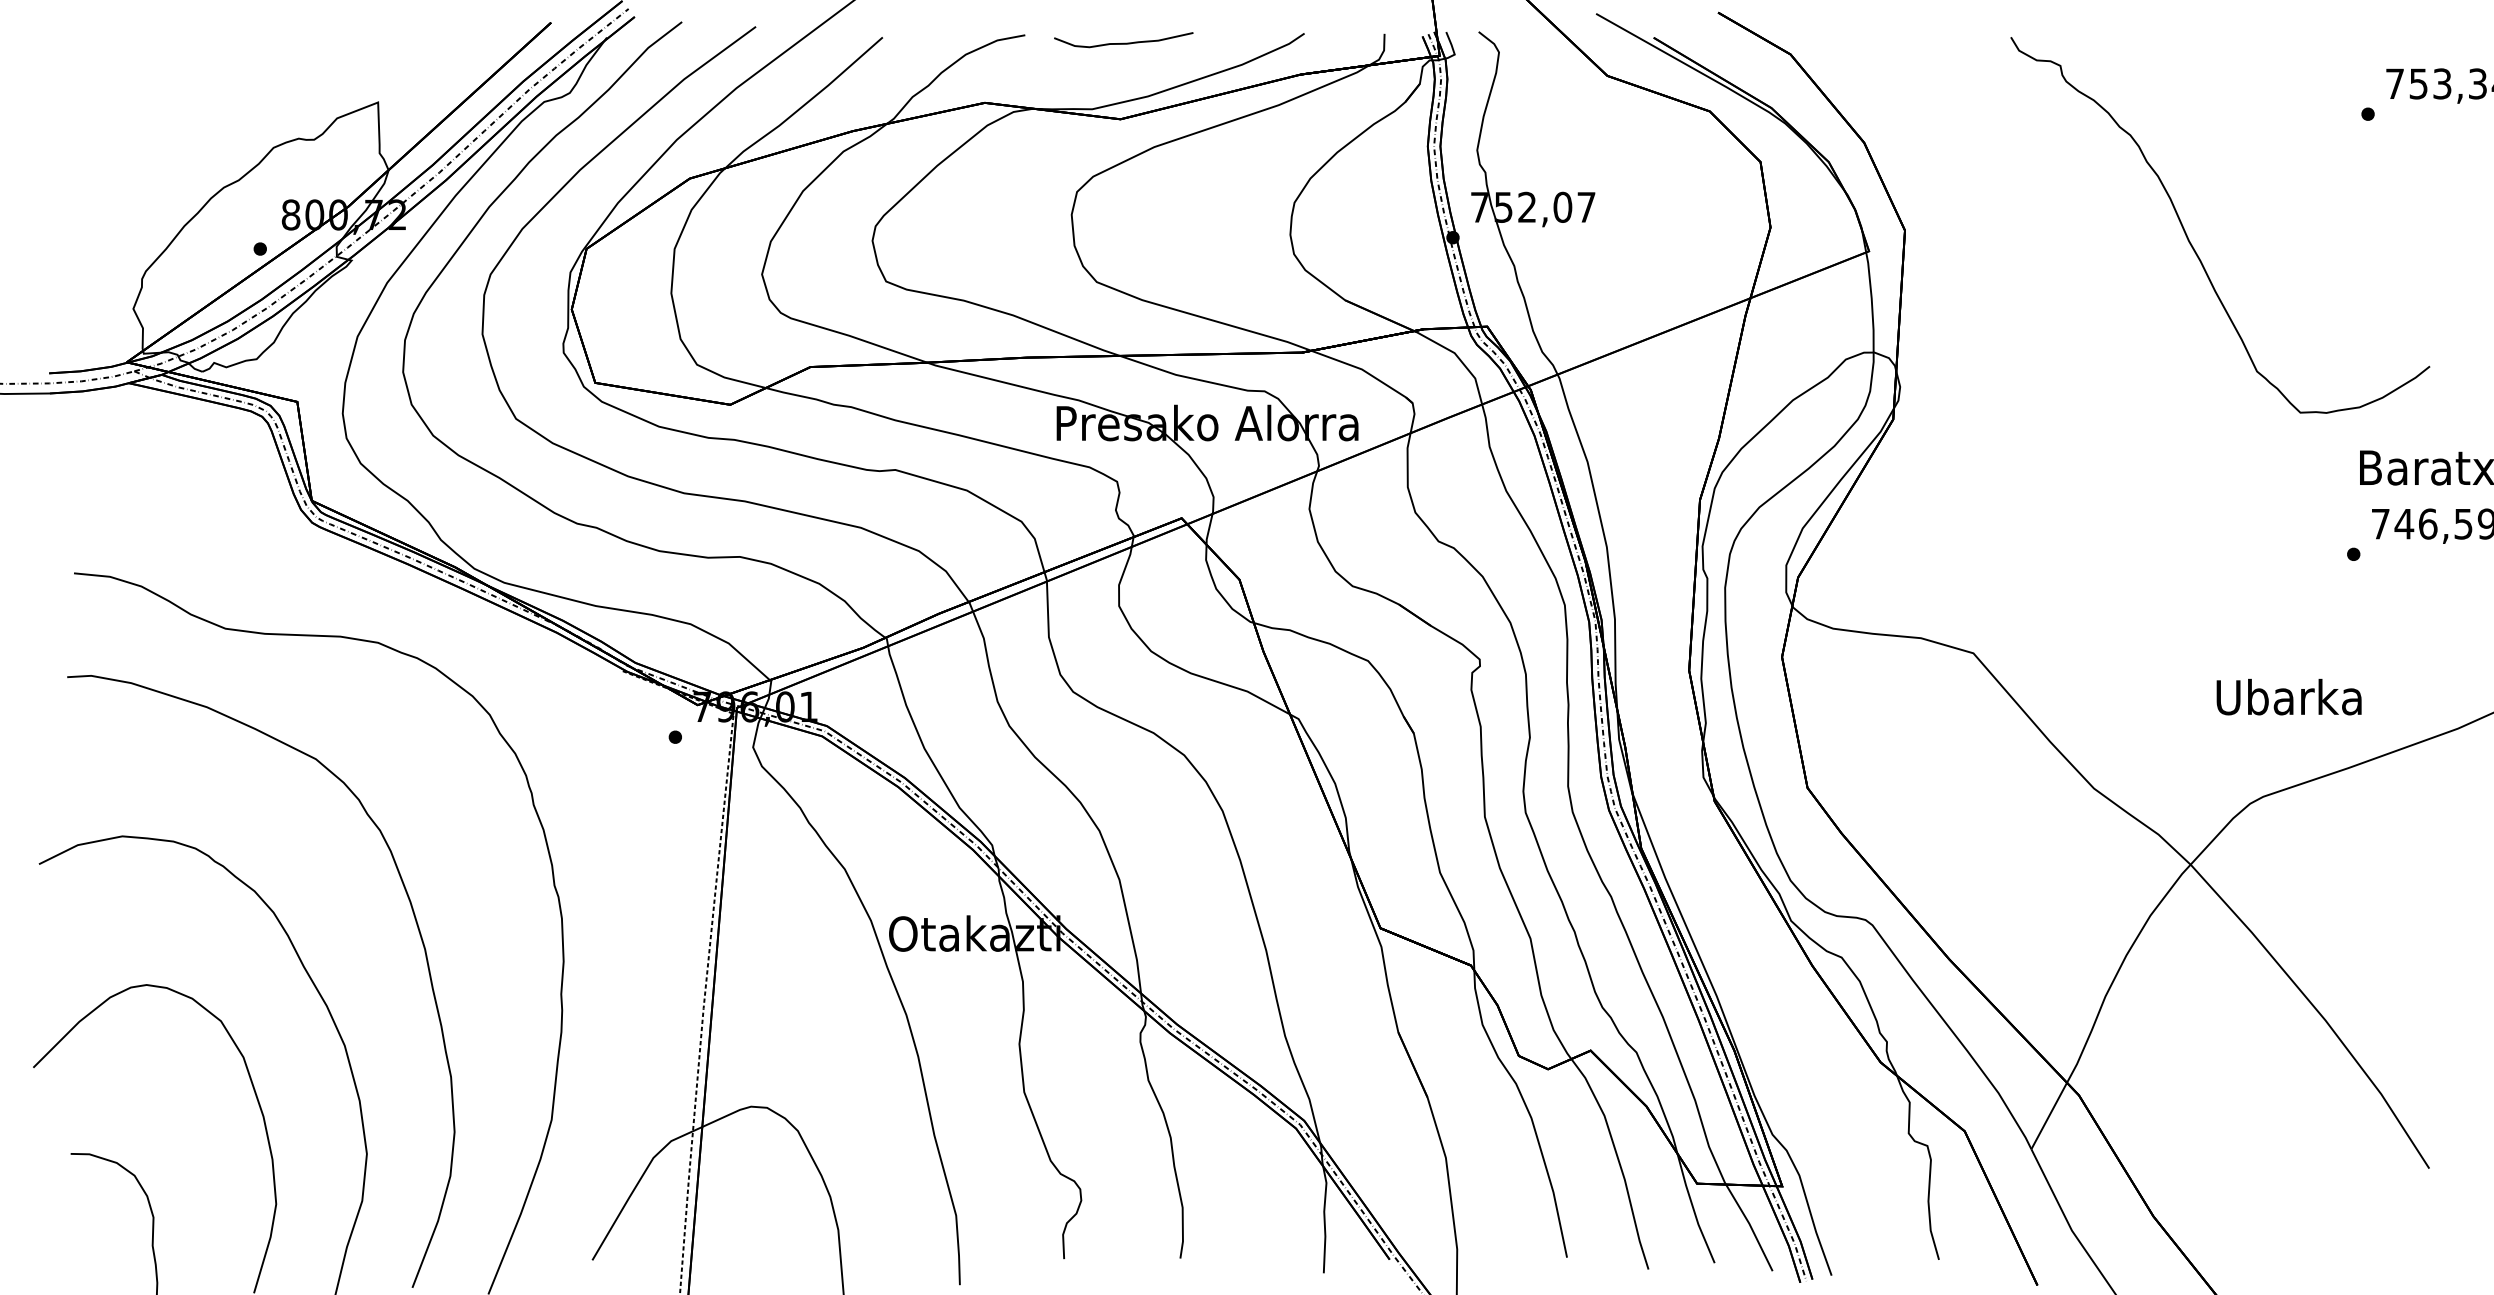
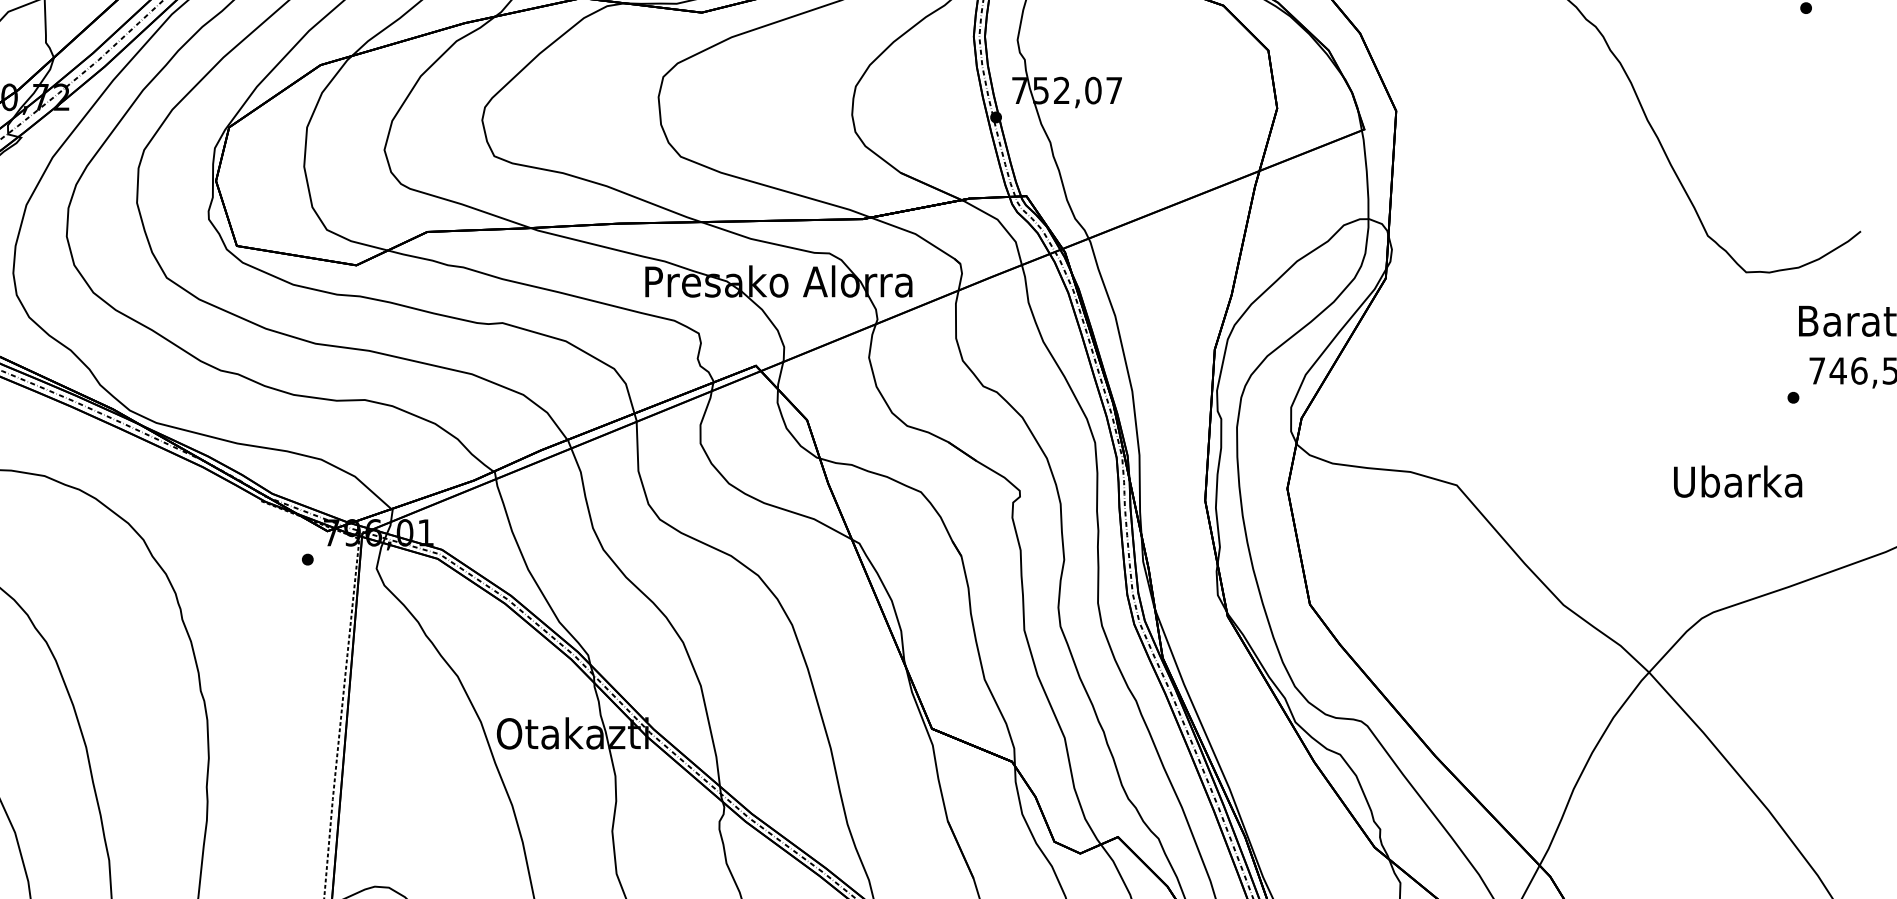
text: (2288, 696) -> (1737, 481), moved

